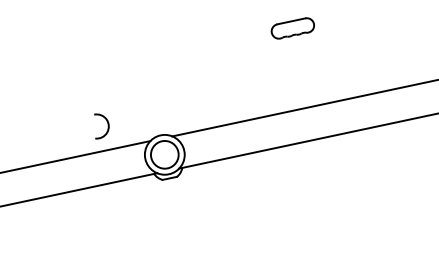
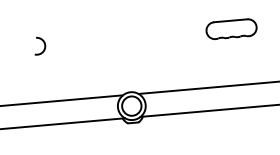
part: (292, 28) -> (231, 29), size x1.67
arc: (107, 126) -> (44, 47), moved

